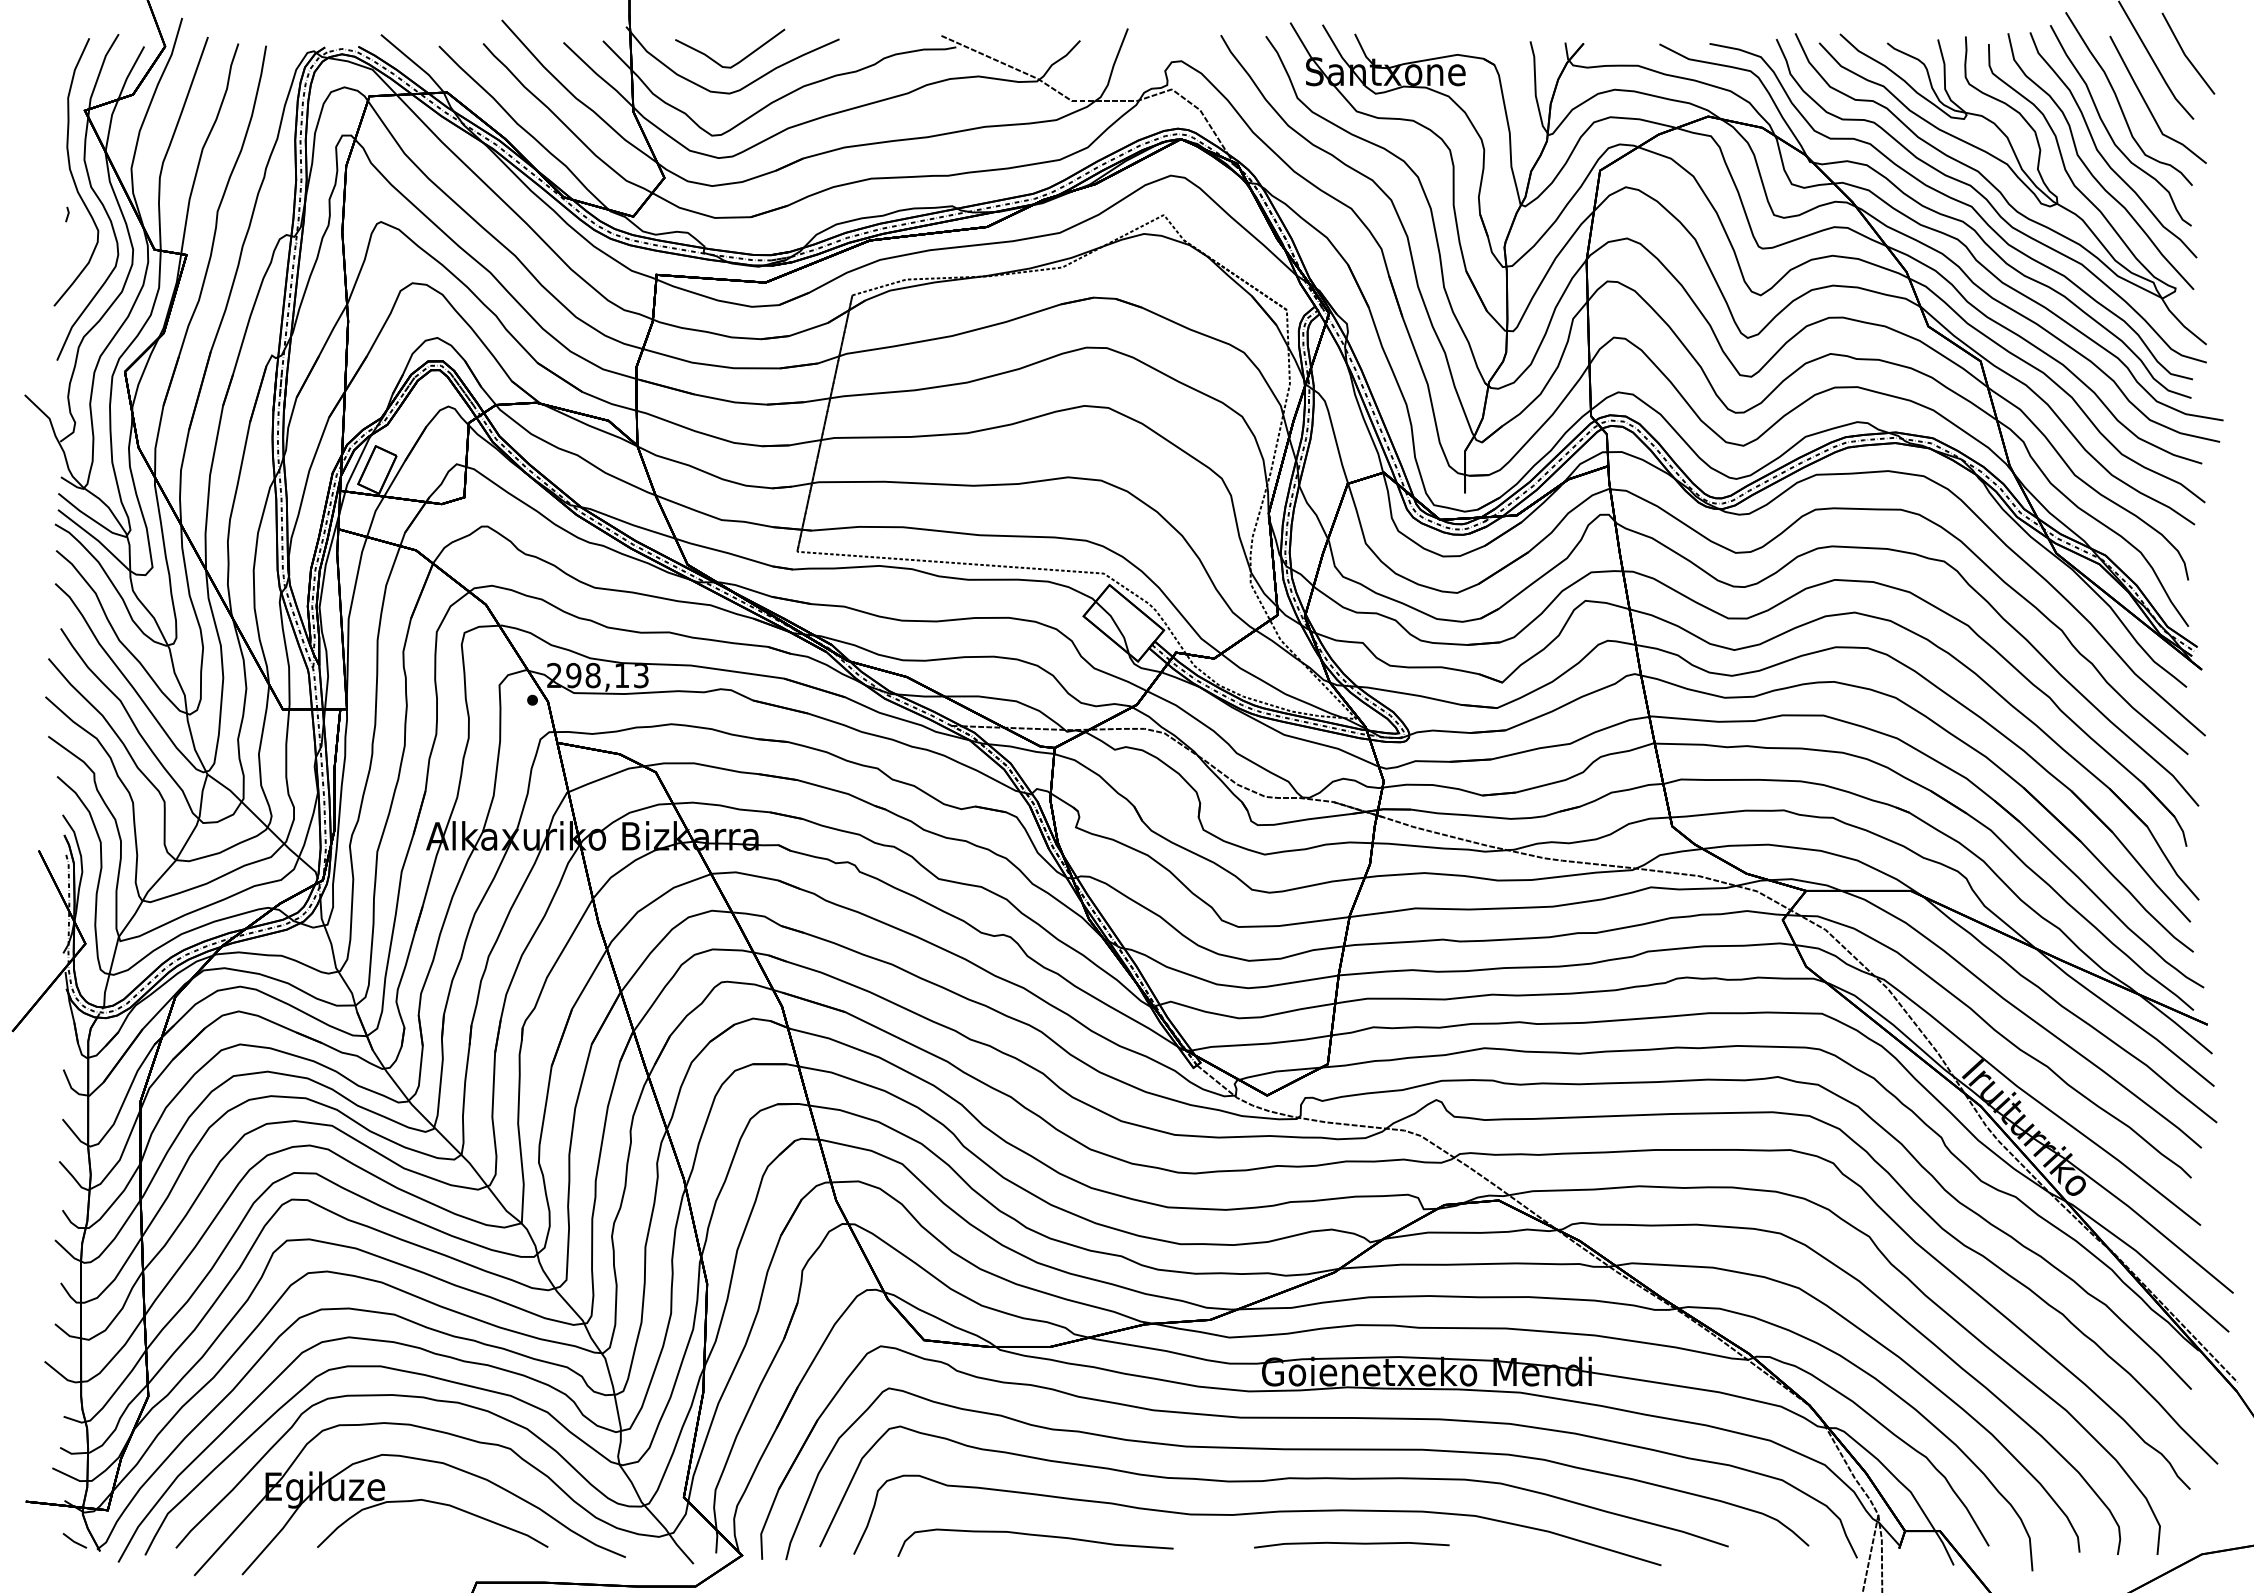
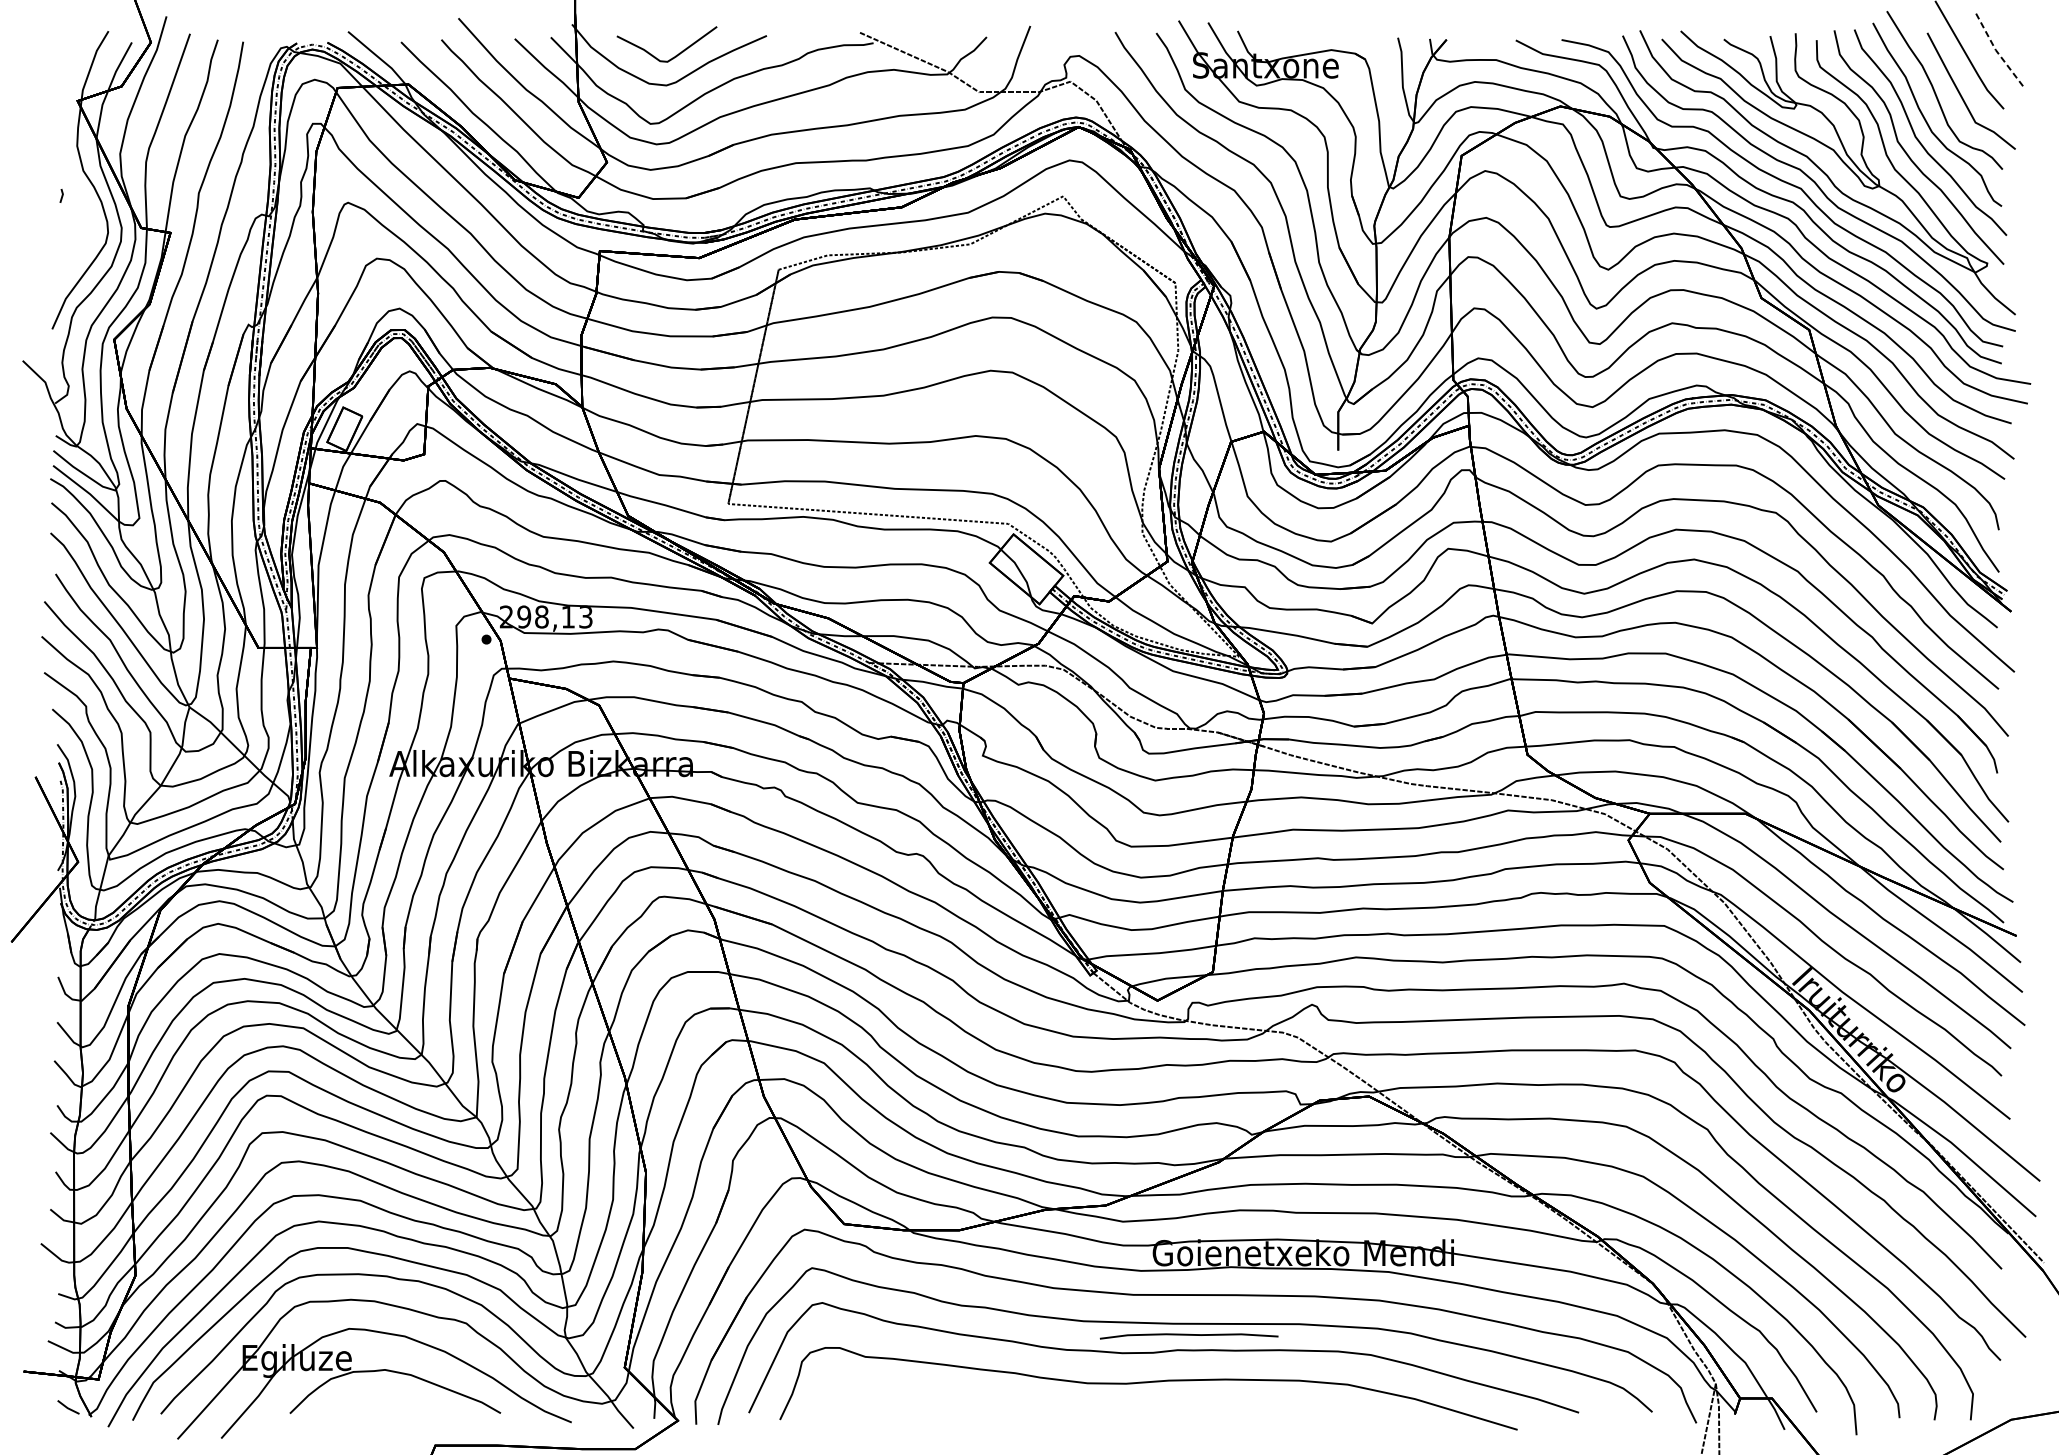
line: (2184, 54) -> (1995, 49), solid -> dashed
curve: (72, 173) -> (66, 158), removed
curve: (1036, 1536) -> (946, 1403), removed
curve: (1351, 1544) -> (1188, 1335), moved

